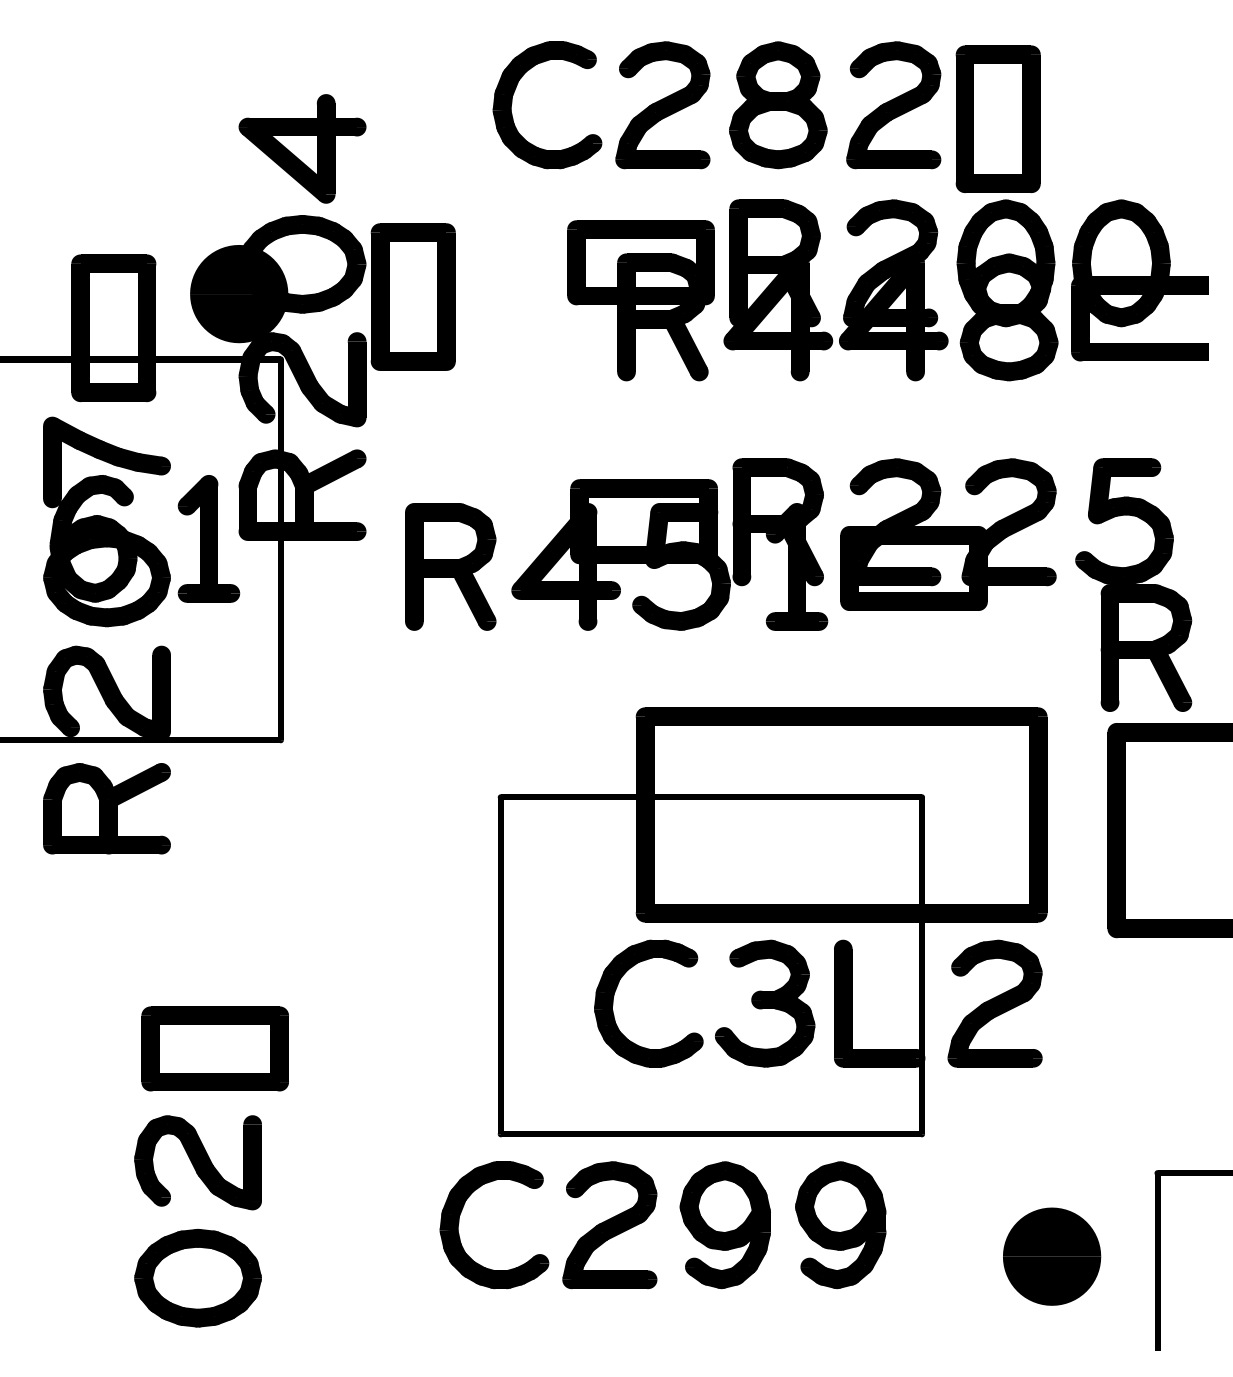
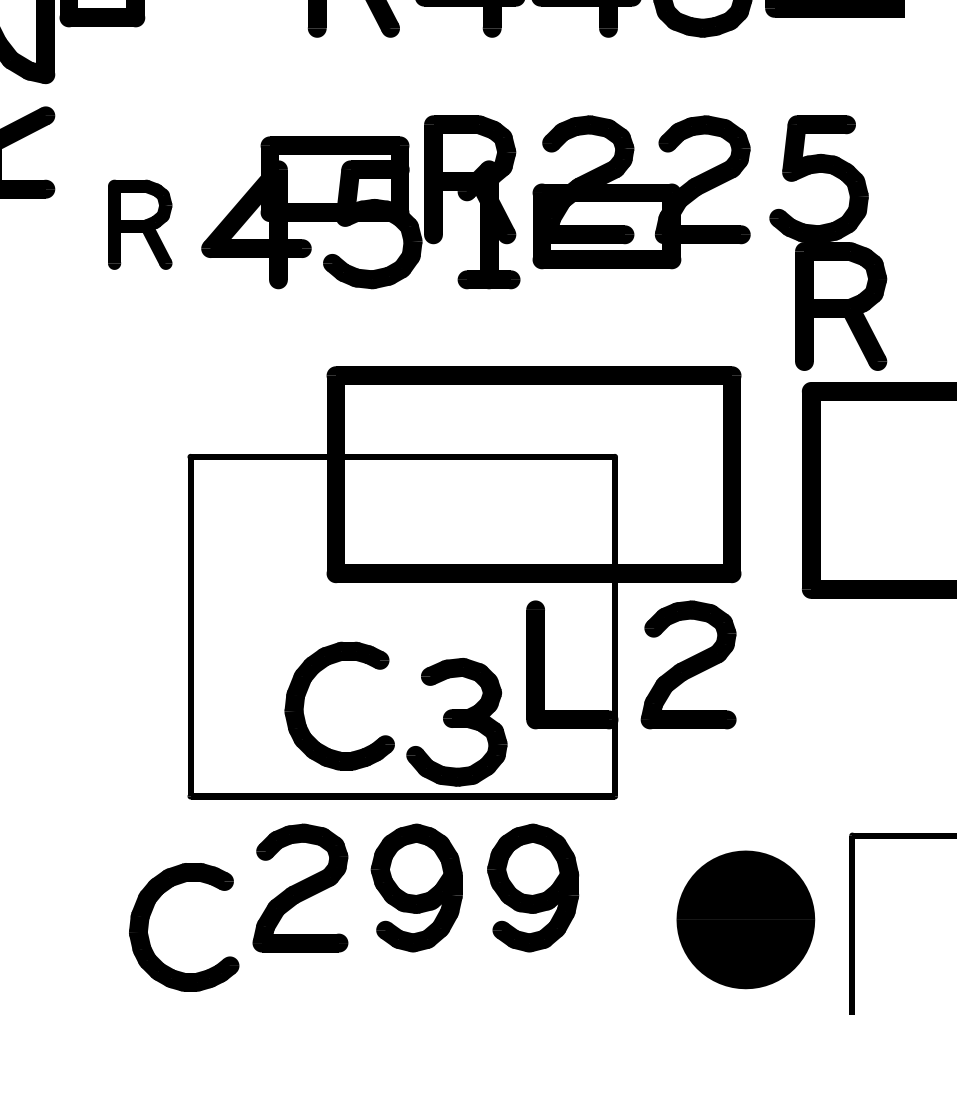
part: (450, 566) -> (139, 224), size x0.7
part: (616, 990) -> (307, 692), moved
part: (765, 1003) -> (457, 722), moved
part: (459, 1223) -> (148, 925), moved
part: (1052, 1256) -> (746, 919), size x1.4

